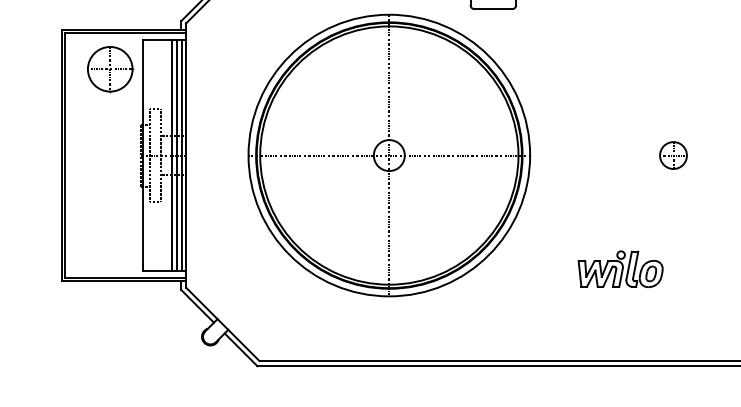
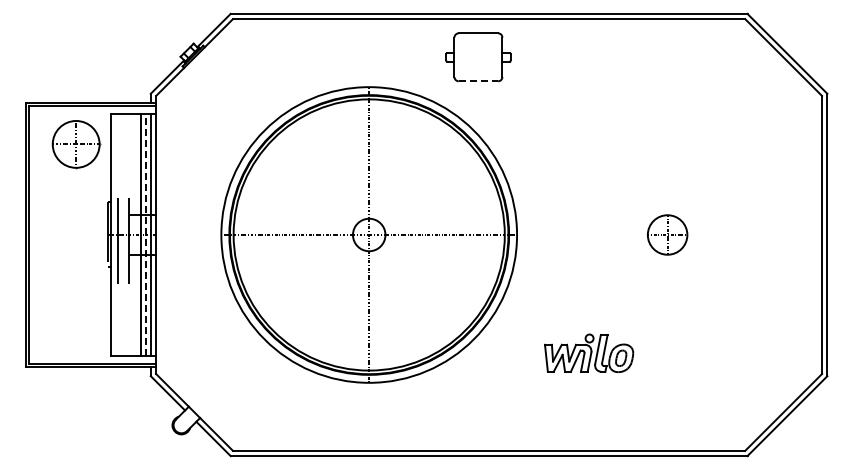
line: (493, 9) -> (478, 81), solid -> dashed
line: (177, 155) -> (146, 234), solid -> dashed
part: (673, 155) -> (667, 234), size x1.4
part: (621, 268) -> (589, 352), moved

